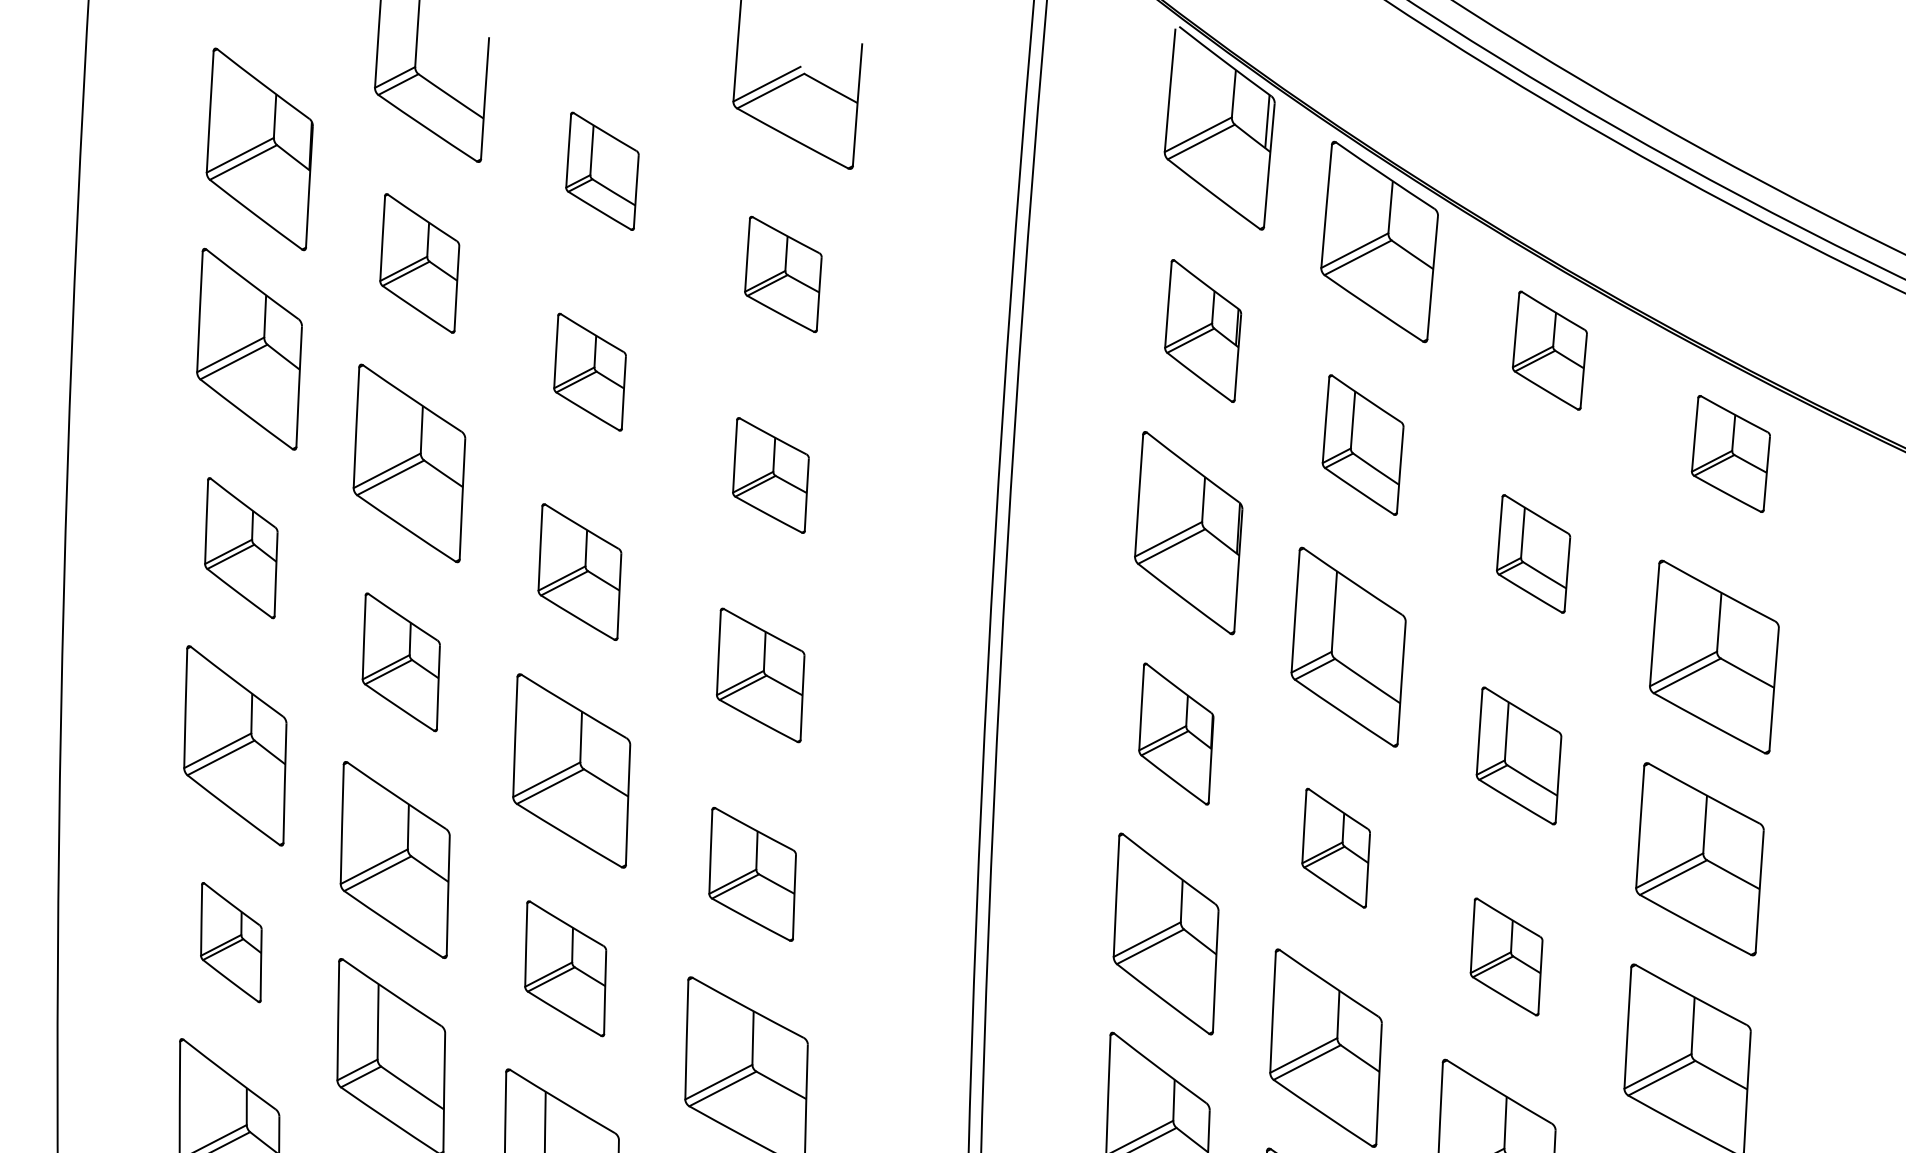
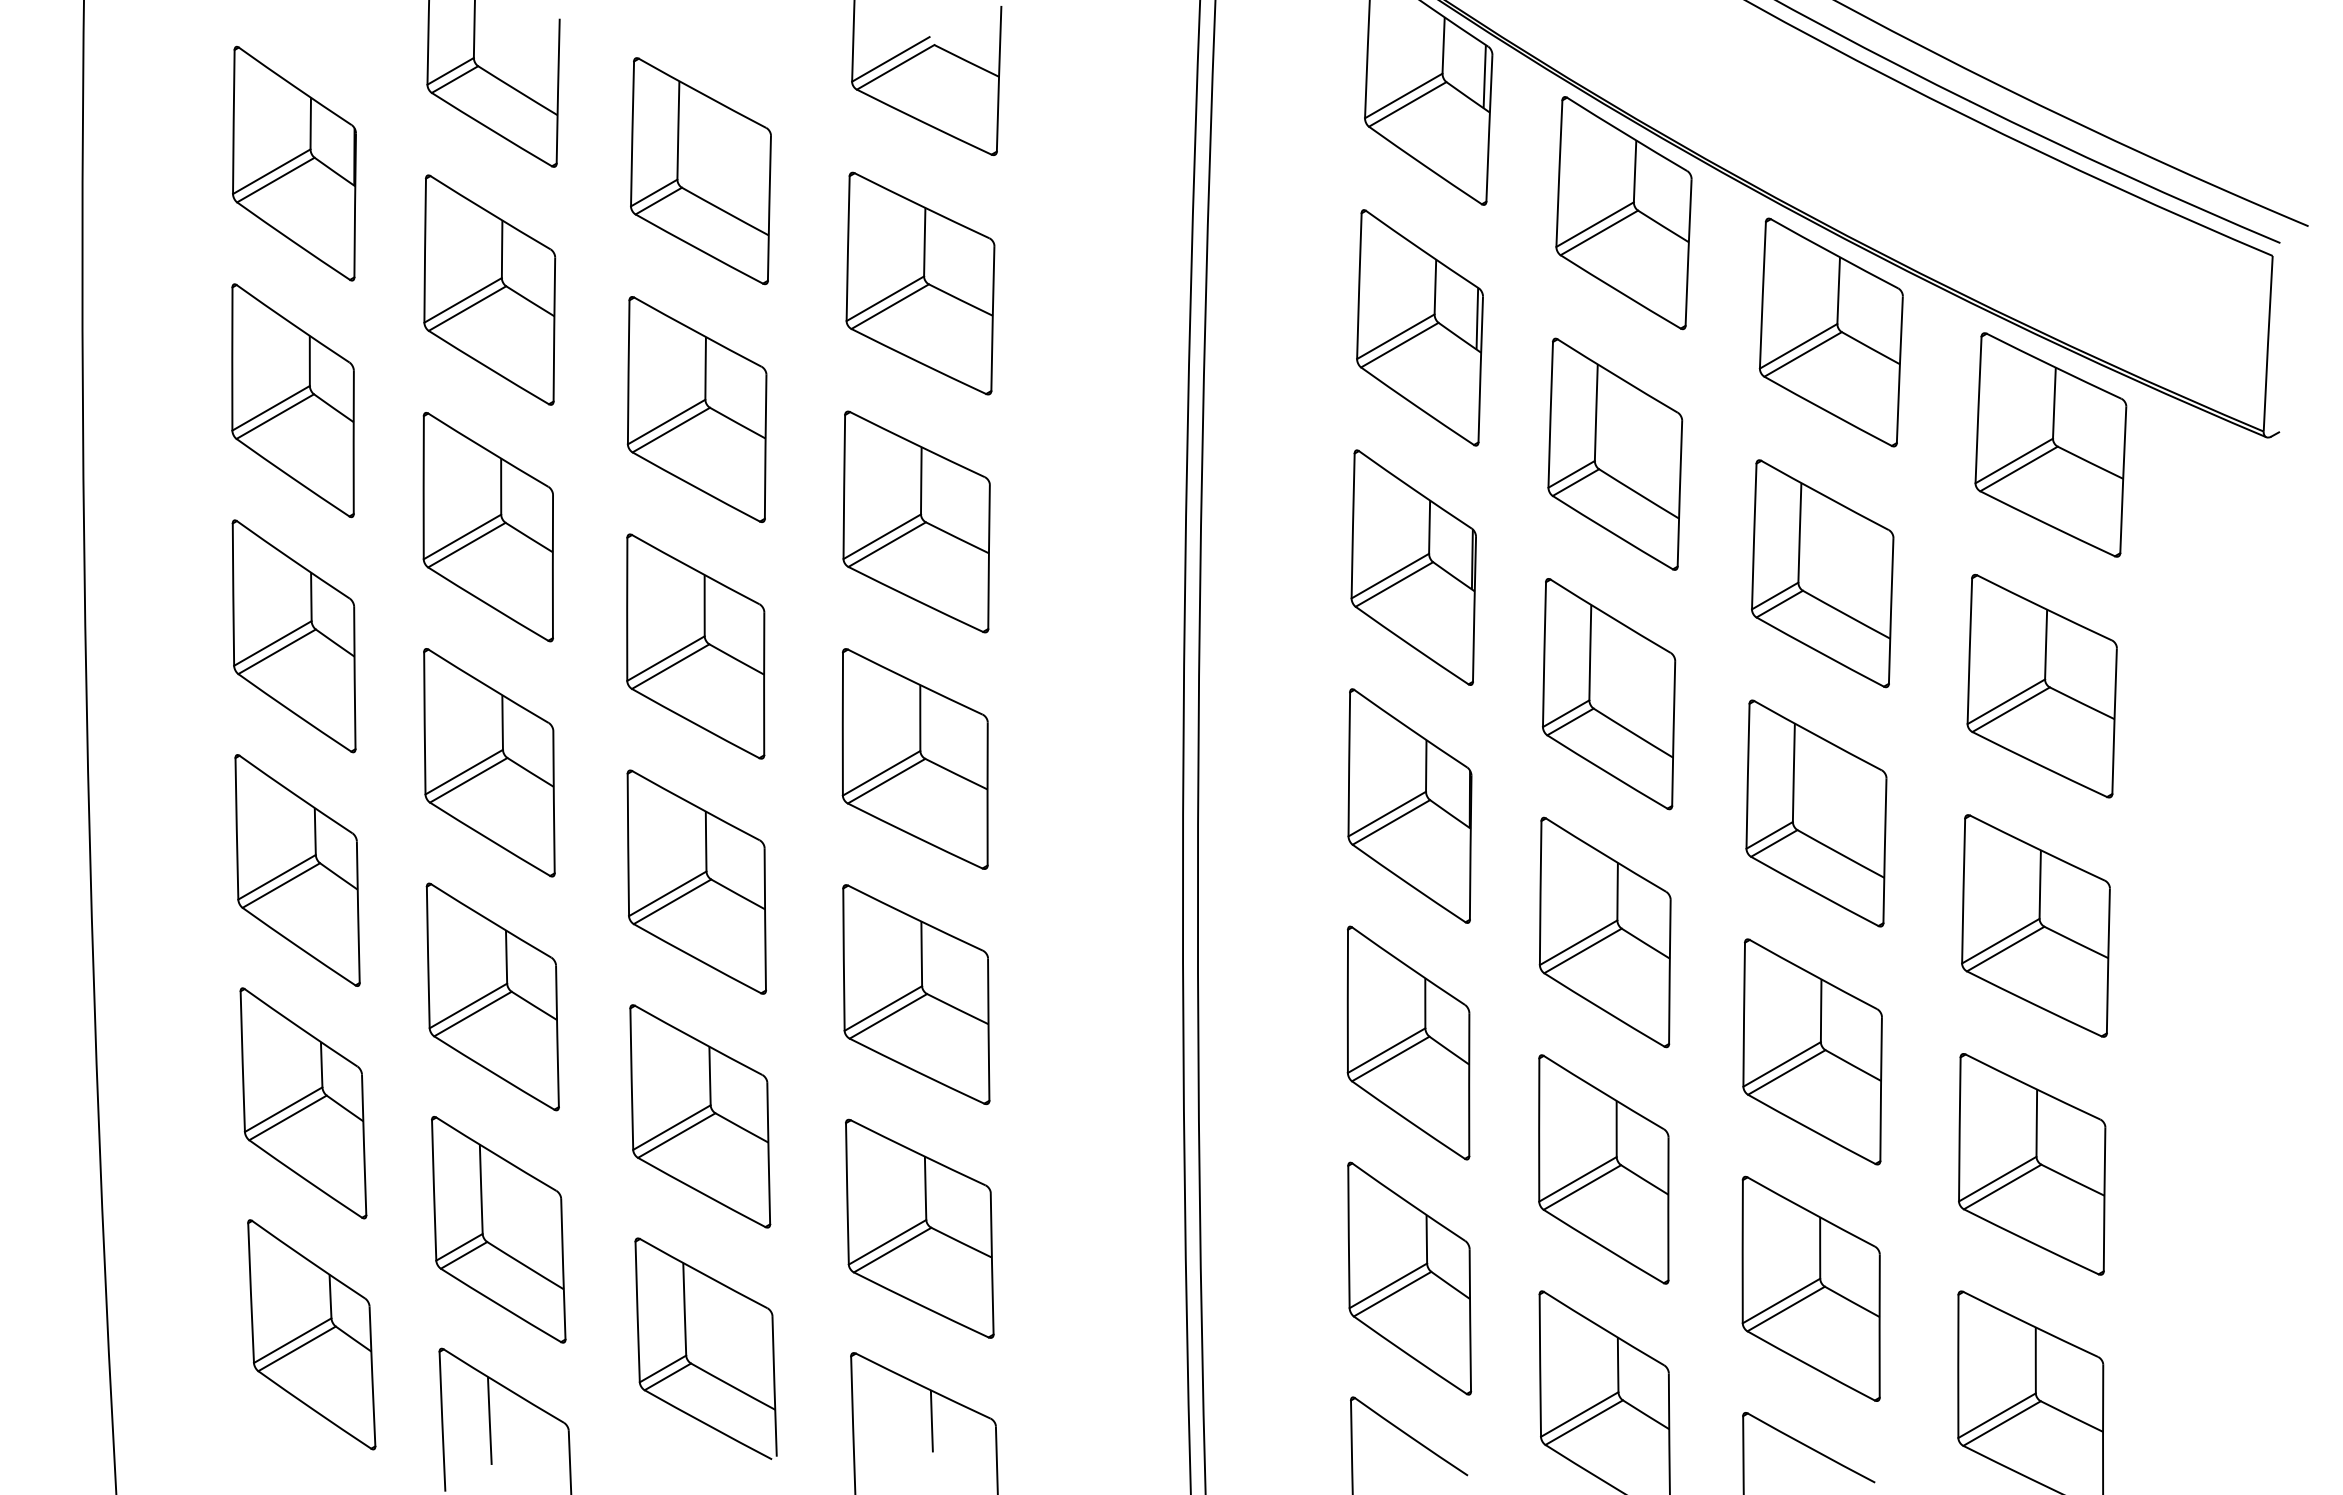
part: (602, 171) -> (700, 171), size x1.67
part: (419, 262) -> (489, 289), size x1.43
part: (783, 274) -> (920, 283), size x1.67
part: (1202, 330) -> (1419, 327), size x1.43
part: (1549, 350) -> (1830, 332), size x1.67
part: (589, 372) -> (696, 409), size x1.67
part: (1363, 444) -> (1615, 453), size x1.43
part: (1730, 453) -> (2050, 444), size x1.67
part: (770, 475) -> (916, 521), size x1.67
part: (240, 548) -> (293, 636), size x1.43
part: (1533, 553) -> (1822, 573), size x1.67
part: (579, 572) -> (695, 646), size x1.43
part: (401, 662) -> (489, 762), size x1.43
part: (760, 674) -> (914, 758), size x1.43
part: (1175, 733) -> (1409, 805), size x1.43
part: (1519, 755) -> (1816, 813), size x1.43
part: (1335, 848) -> (1604, 932), size x1.67
part: (752, 874) -> (916, 994), size x1.43
part: (231, 942) -> (303, 1103), size x1.67
part: (1506, 956) -> (1812, 1051), size x1.67
part: (565, 968) -> (700, 1116), size x1.43

